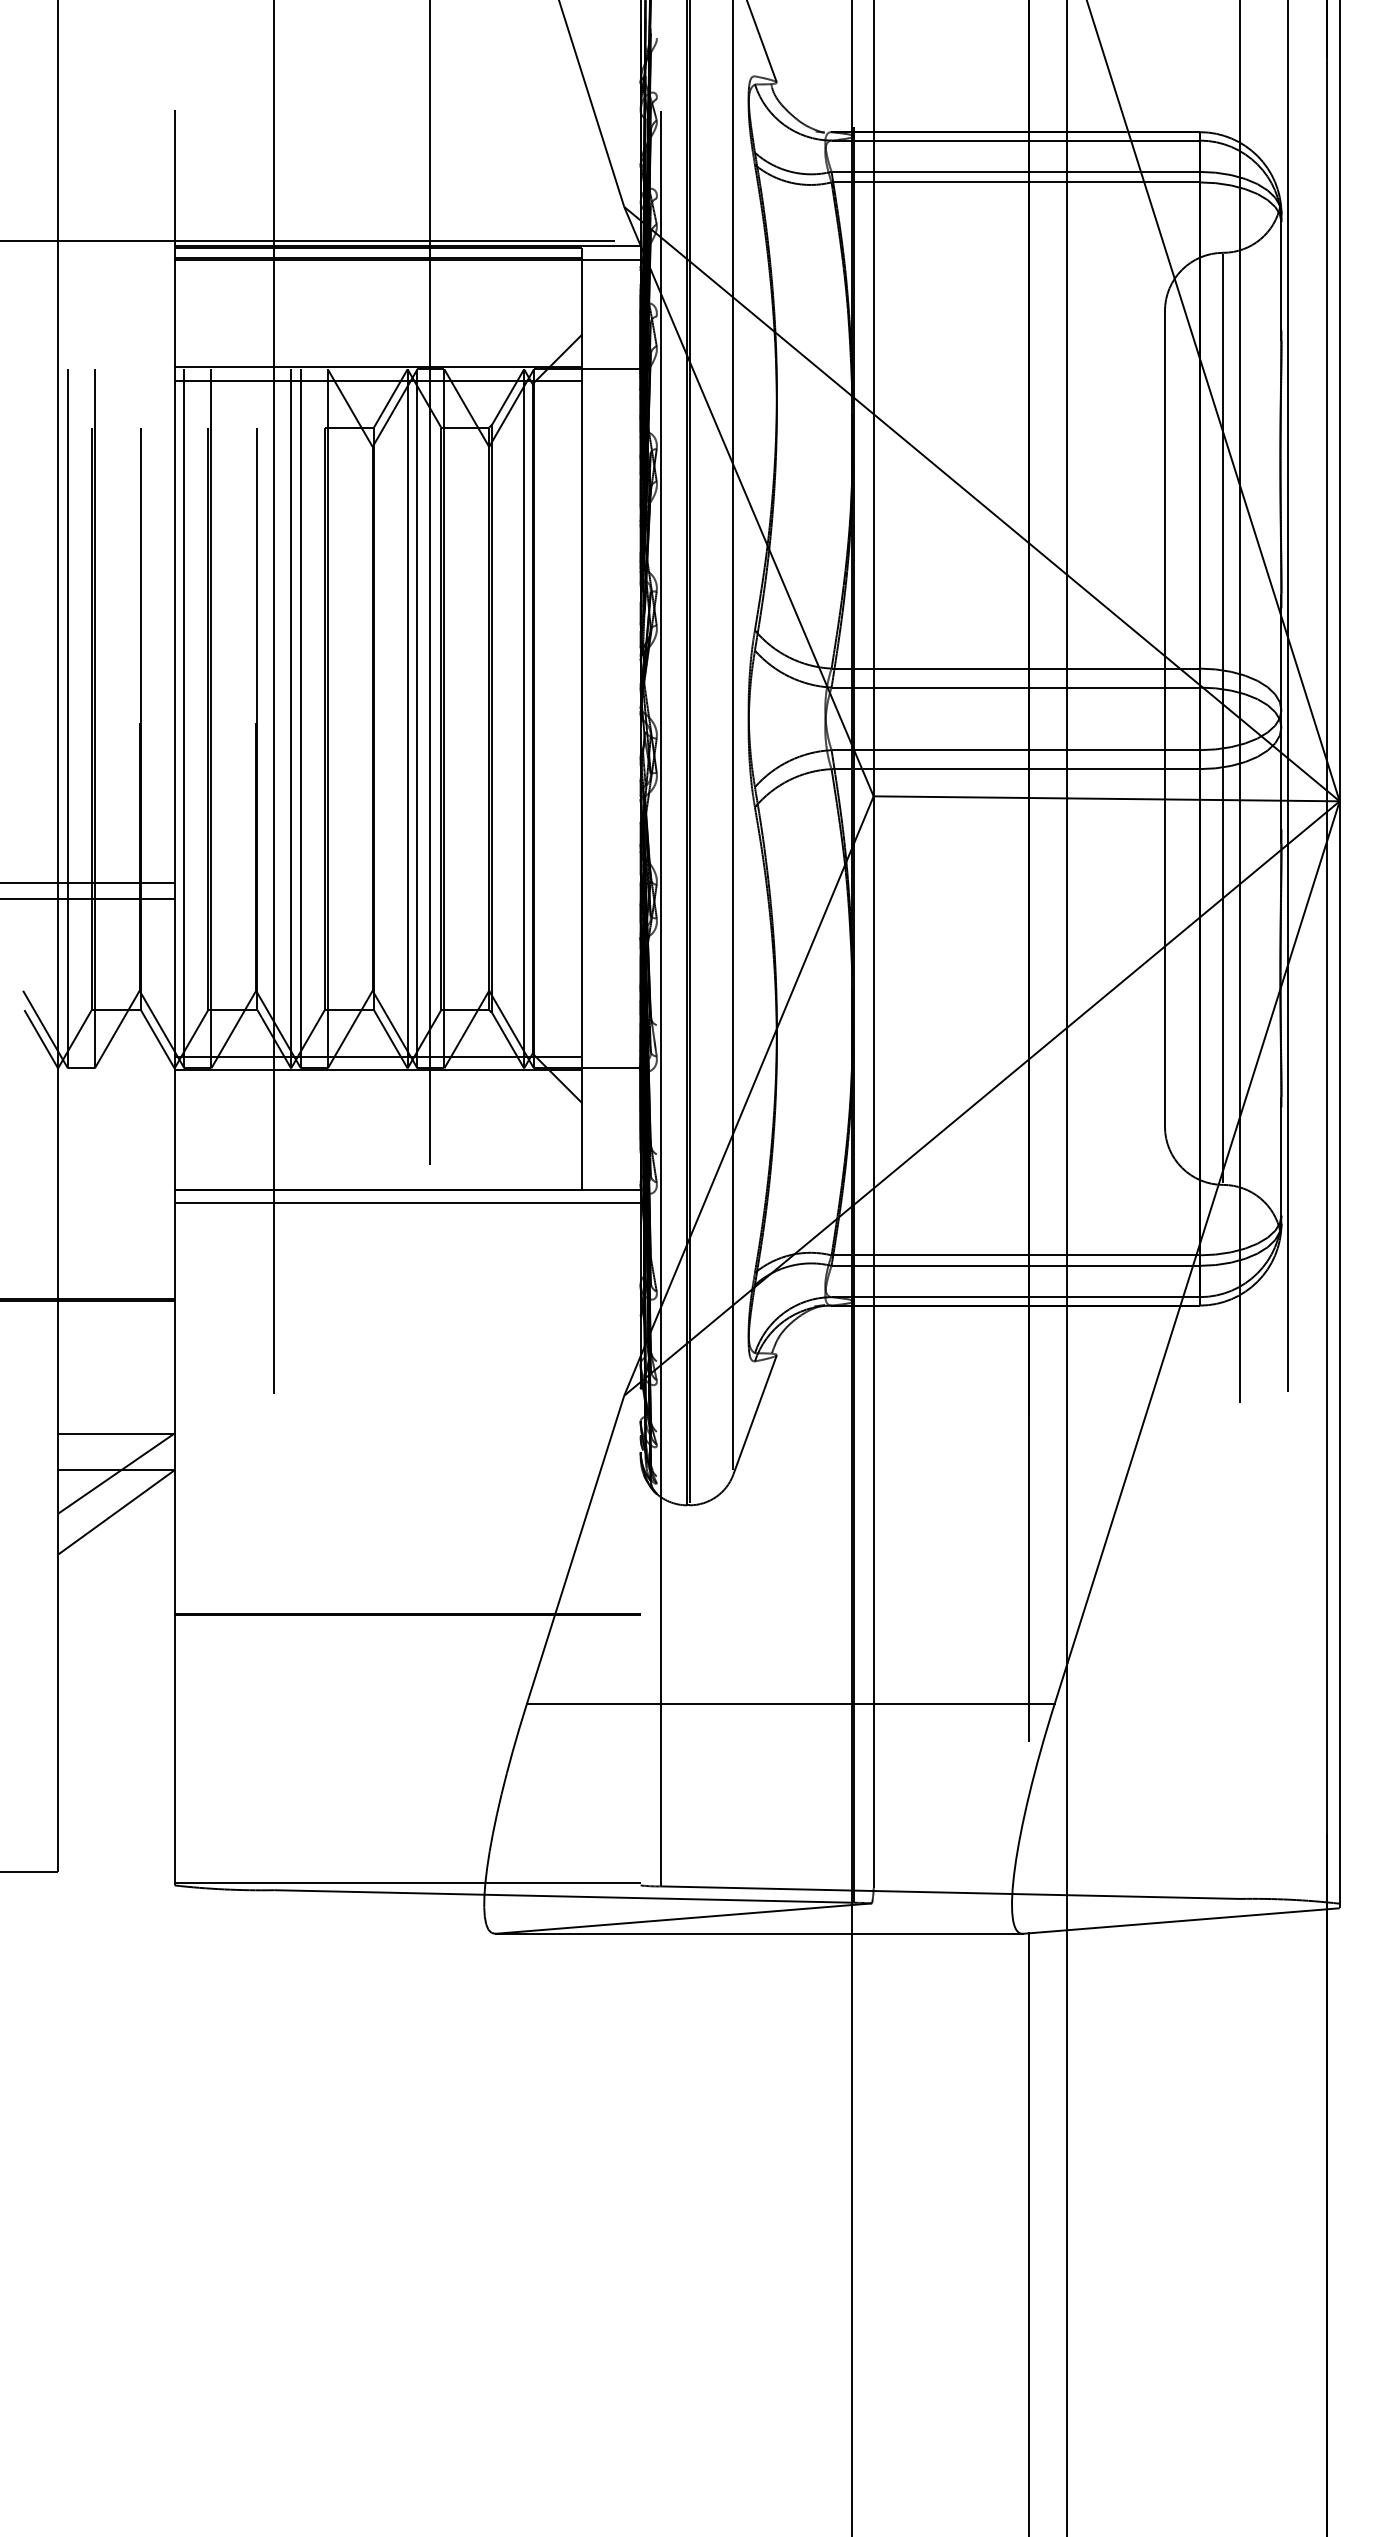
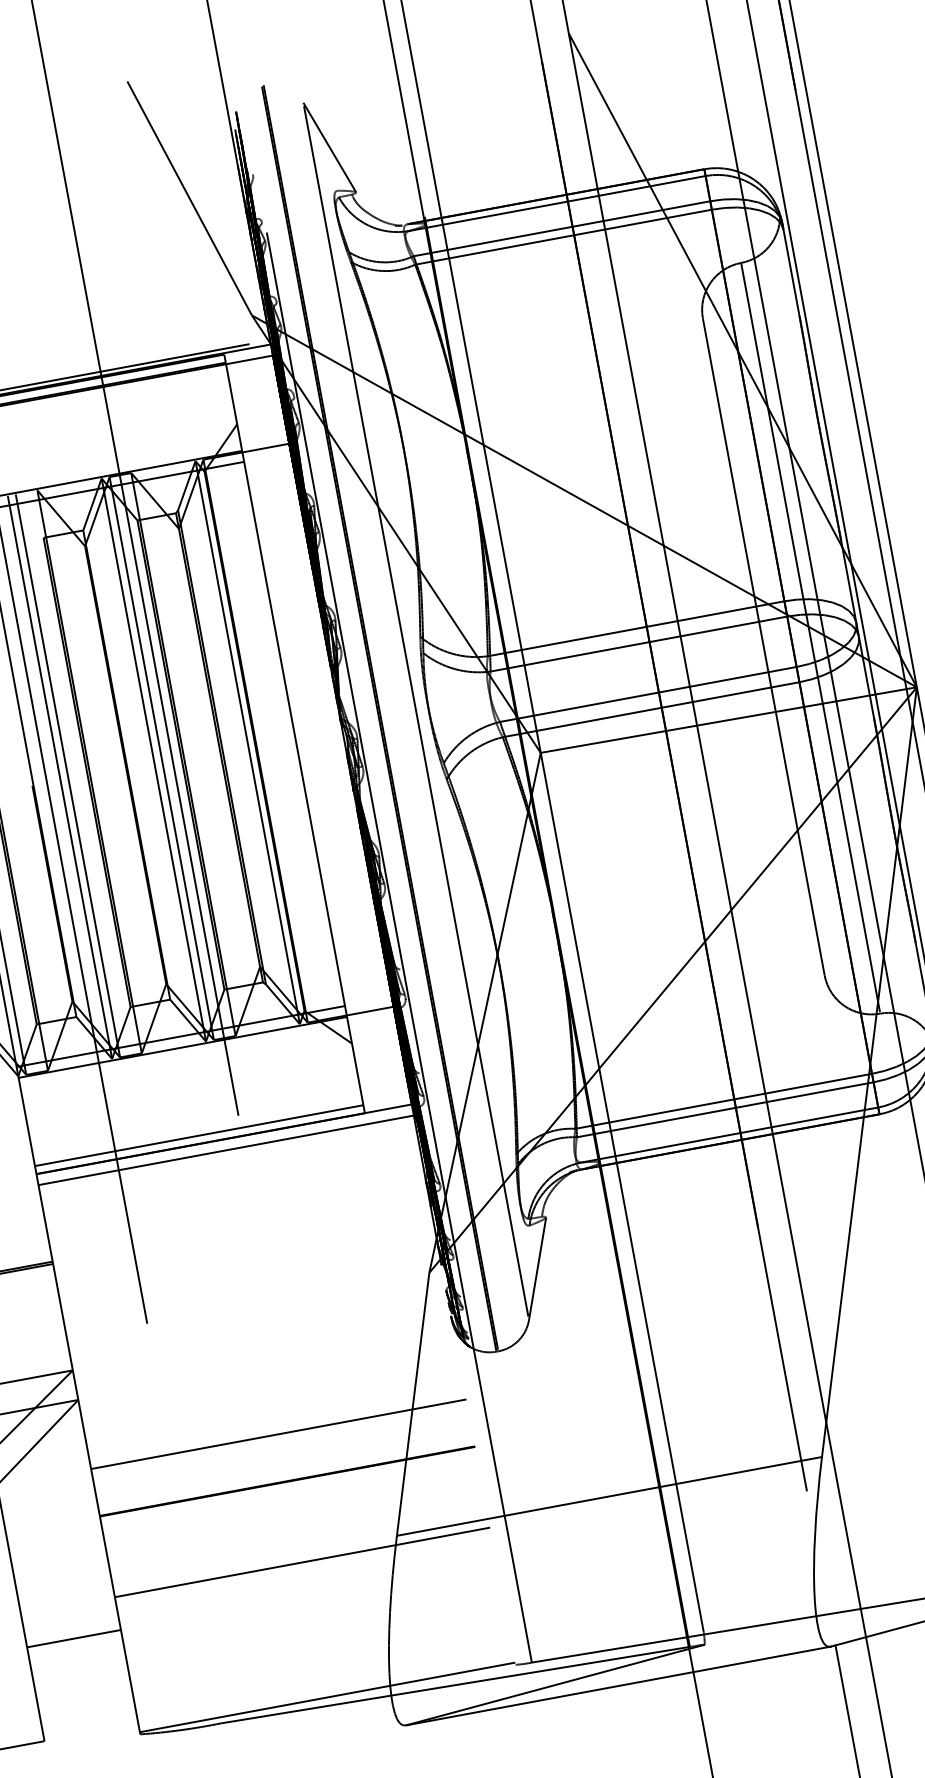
line: (378, 1179) -> (199, 1135), added
line: (407, 1555) -> (278, 1433), added
line: (407, 1715) -> (302, 1562), added
line: (116, 1755) -> (74, 1638), added

